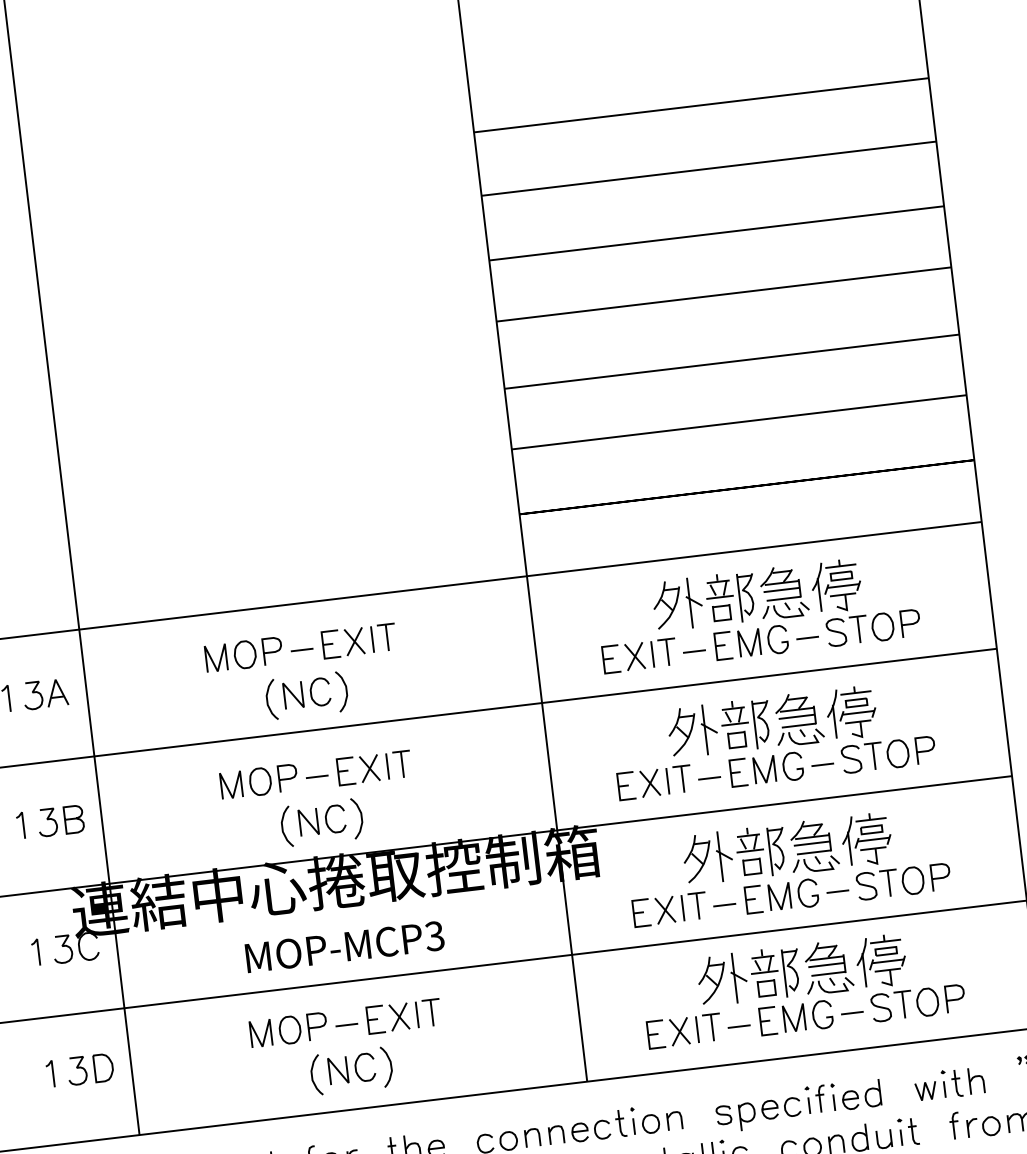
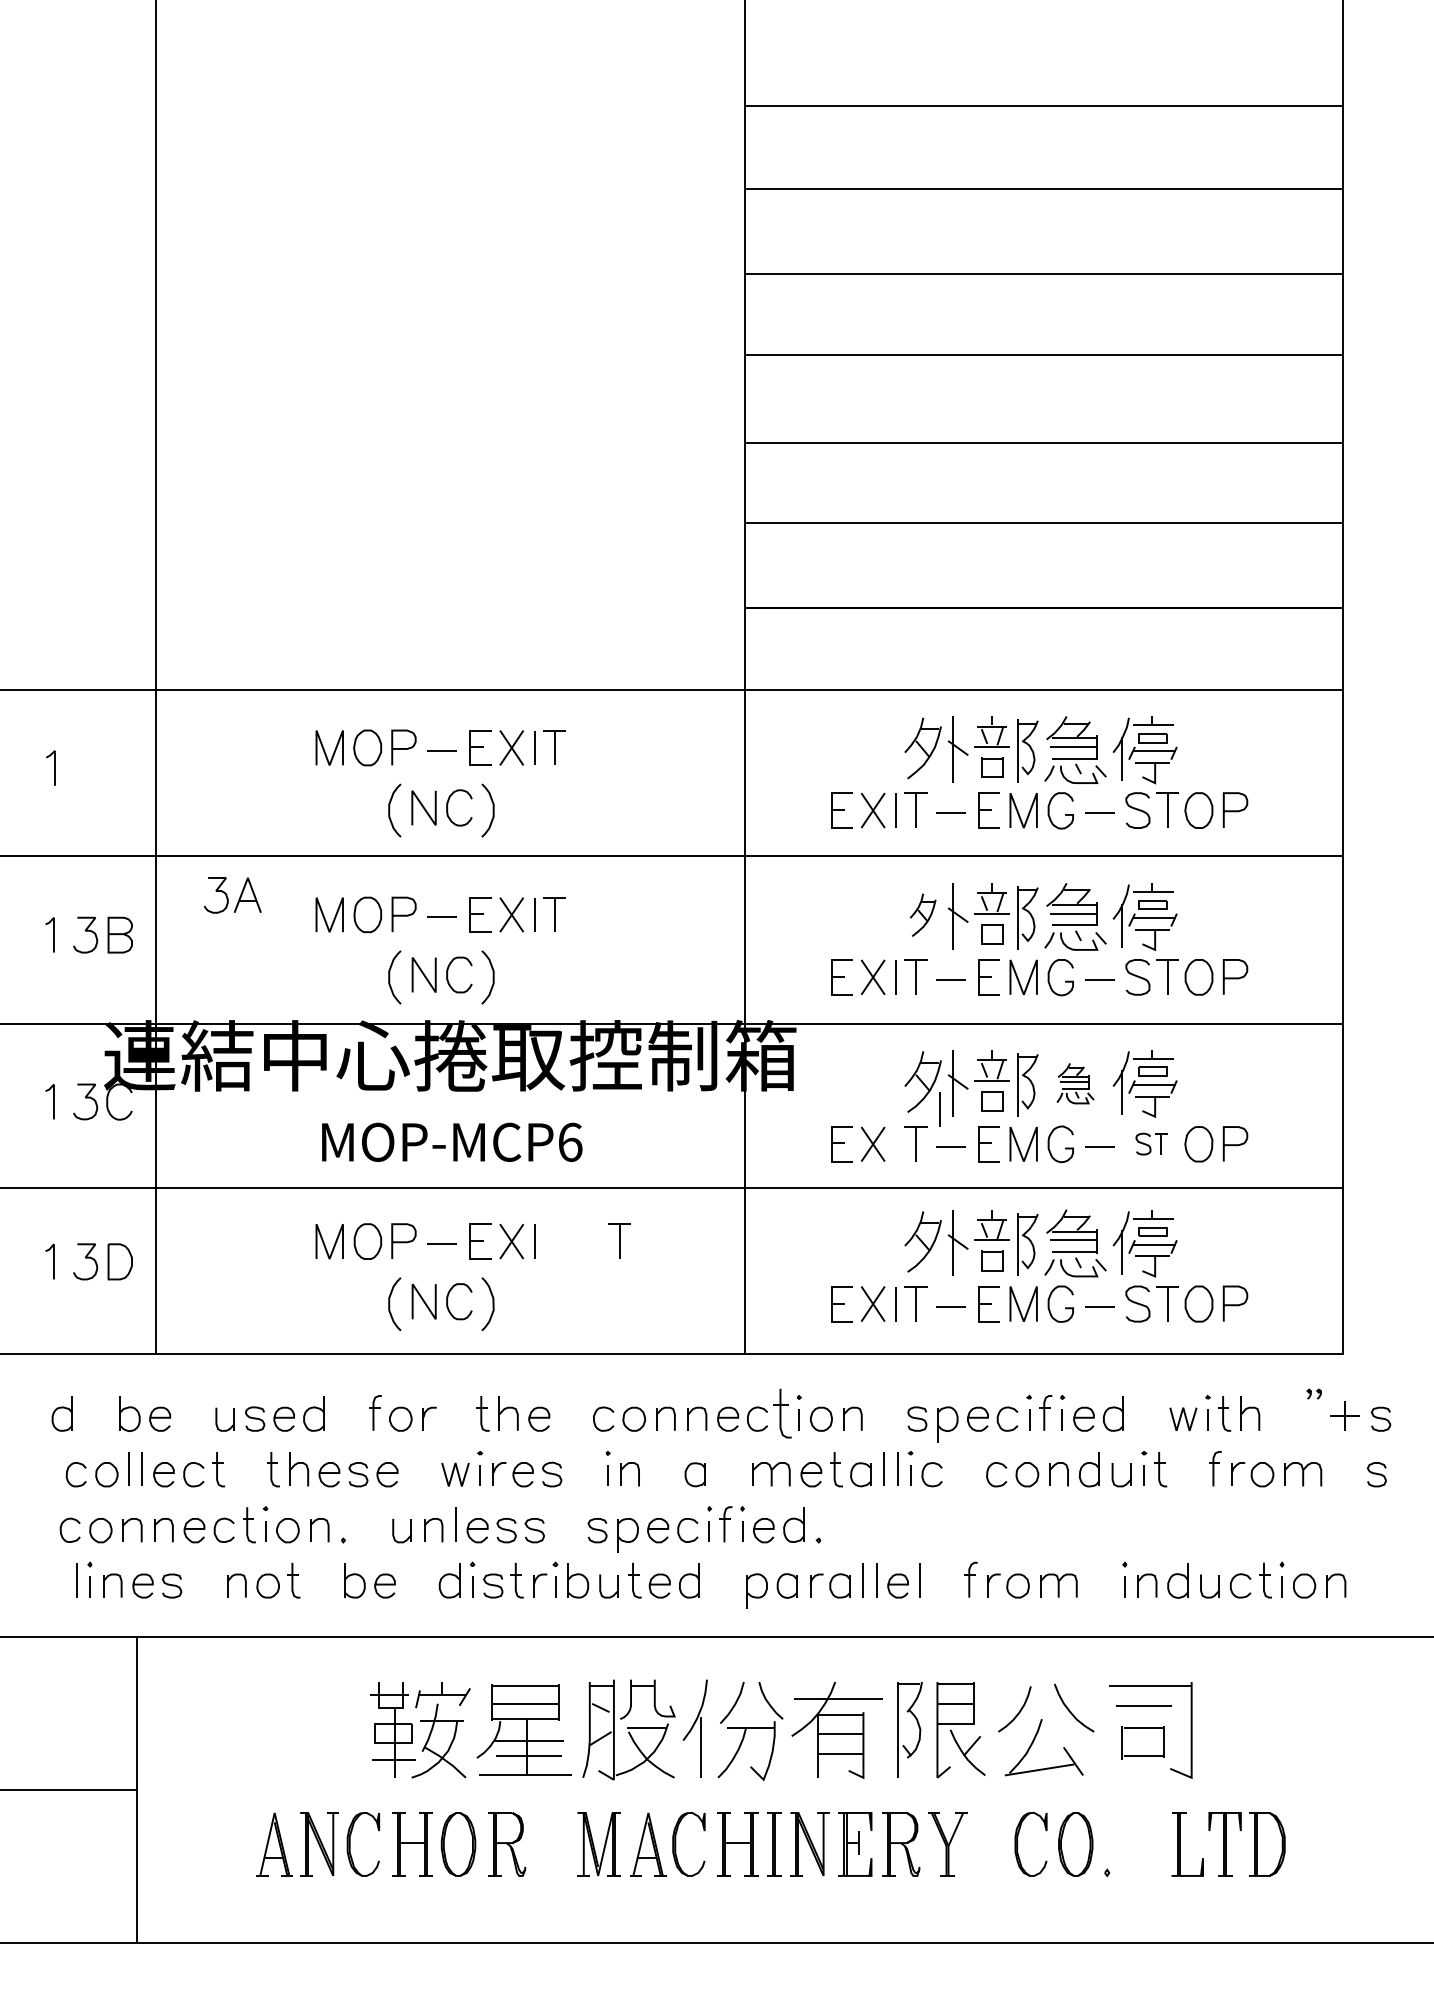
part: (45, 694) -> (232, 895), moved
part: (682, 731) -> (922, 914), size x0.7
part: (813, 845) -> (1075, 1083), size x0.6
part: (876, 884) -> (1151, 1143), size x0.6
line: (682, 908) -> (939, 1109), moved
text: (434, 935) -> (569, 1141), MOP-MCP3 -> MOP-MCP6
part: (431, 1012) -> (619, 1240), moved
part: (620, 1123) -> (782, 1413), size x1.4

